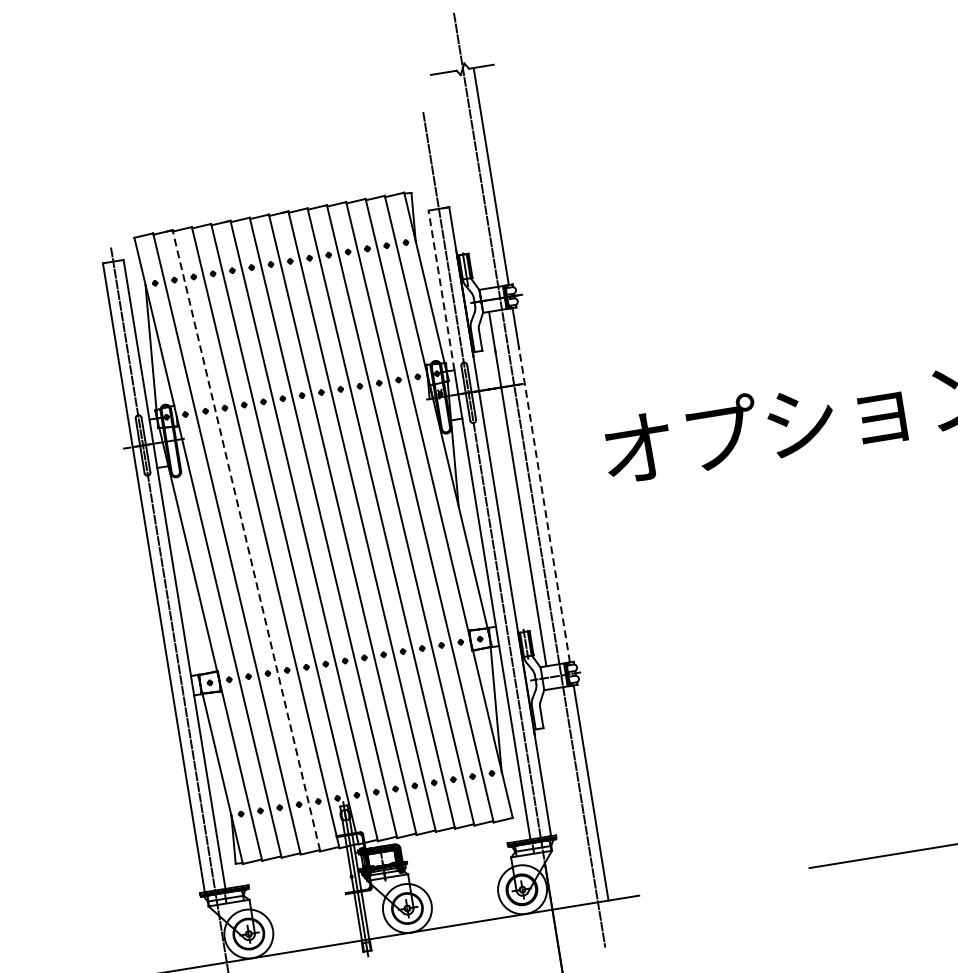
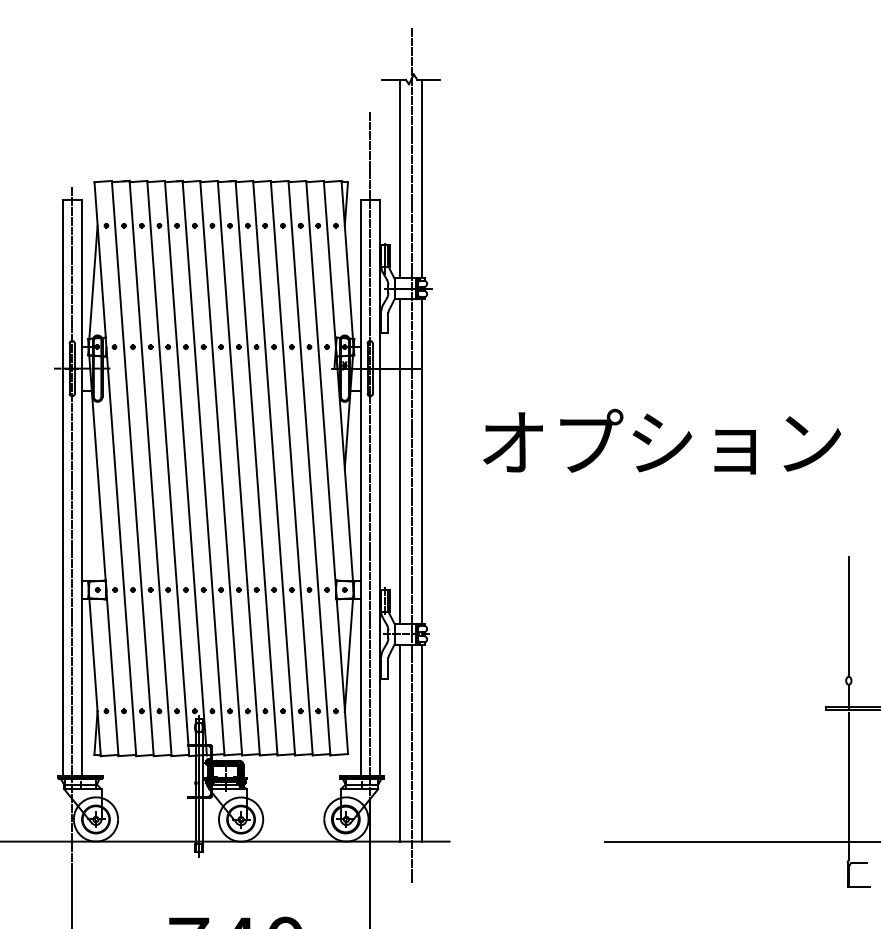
line: (467, 179) -> (399, 178), added
line: (441, 289) -> (360, 272), dashed -> solid
line: (544, 503) -> (421, 478), dashed -> solid
line: (246, 540) -> (150, 468), dashed -> solid
line: (566, 796) -> (399, 742), added

